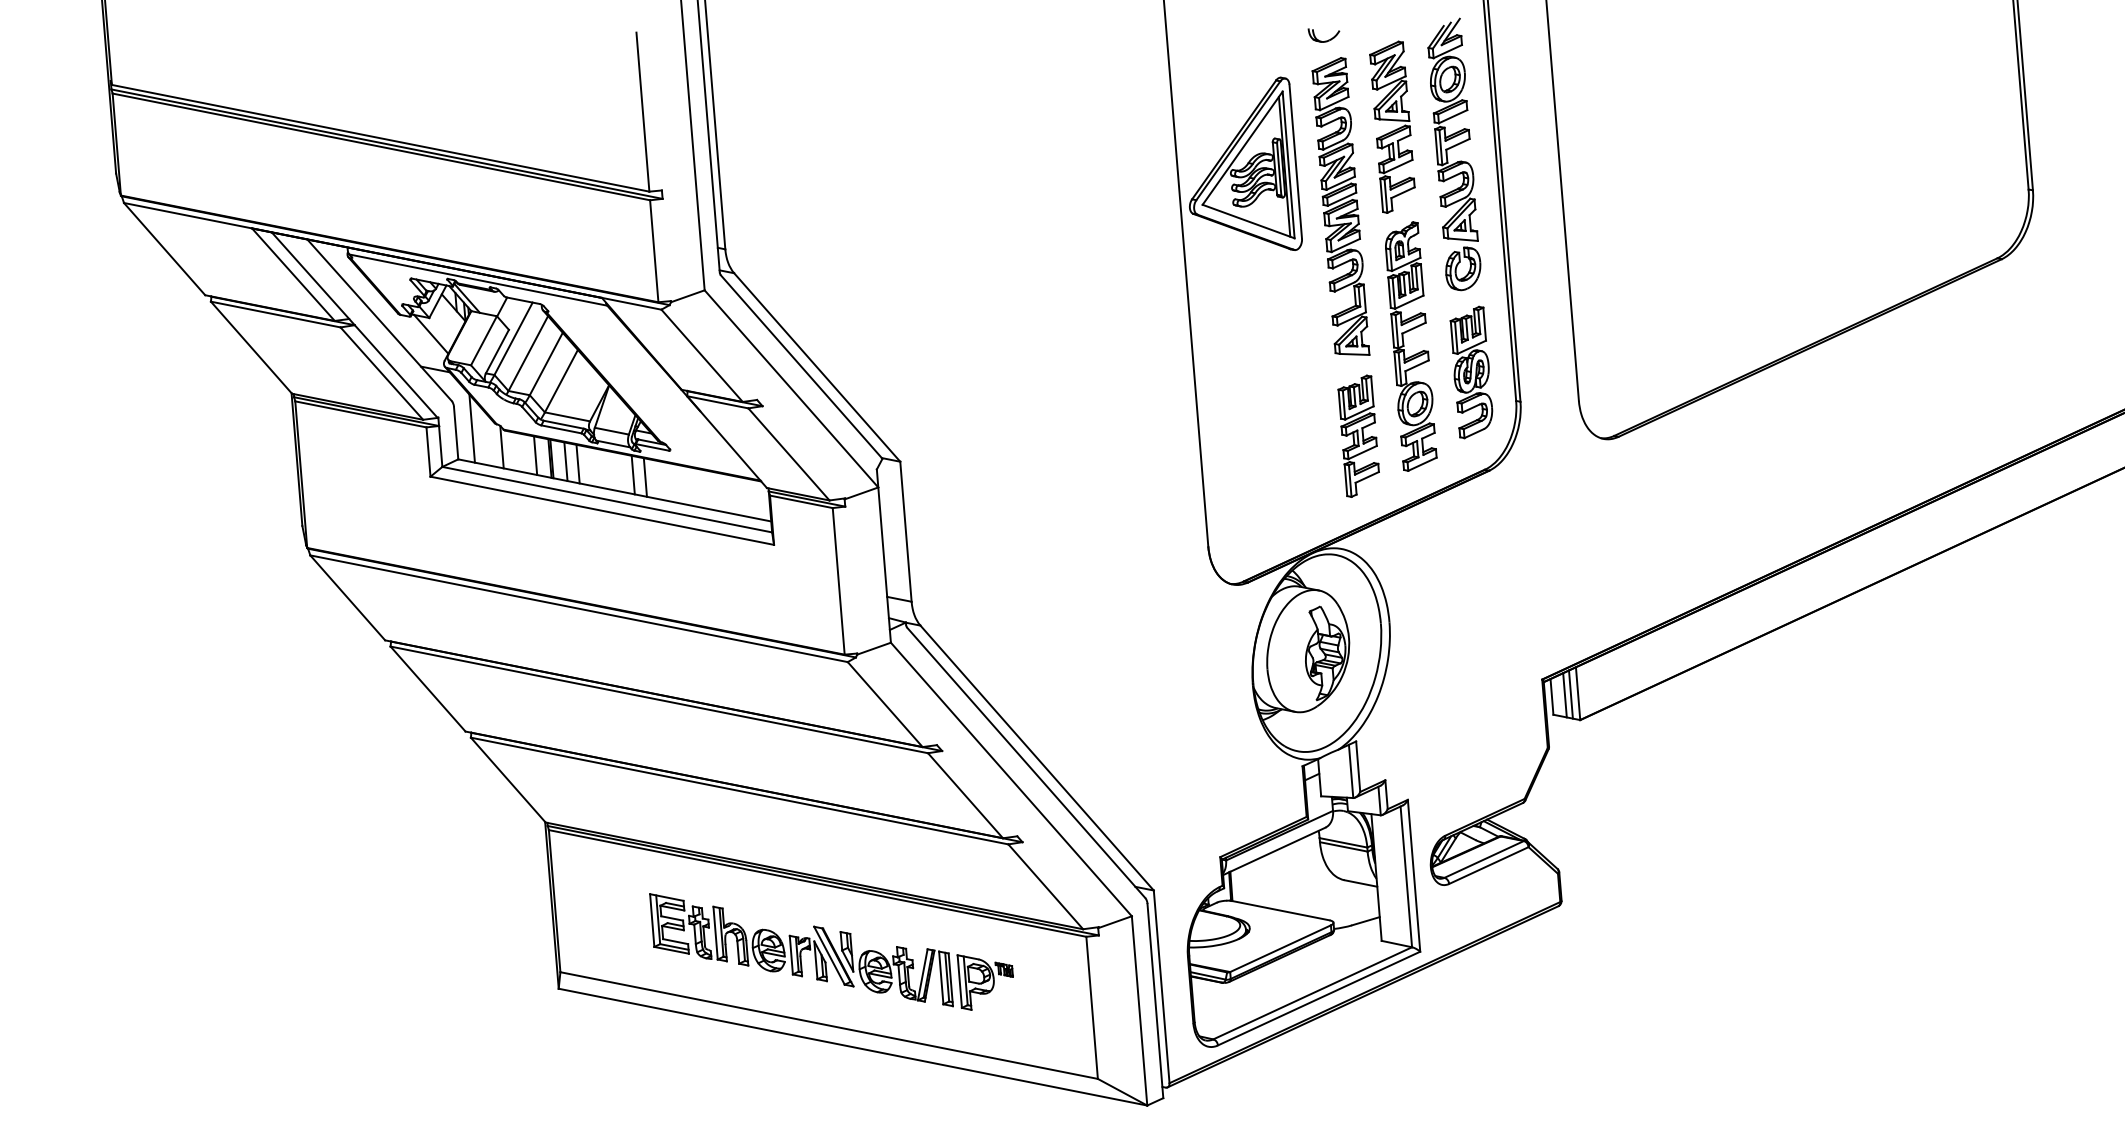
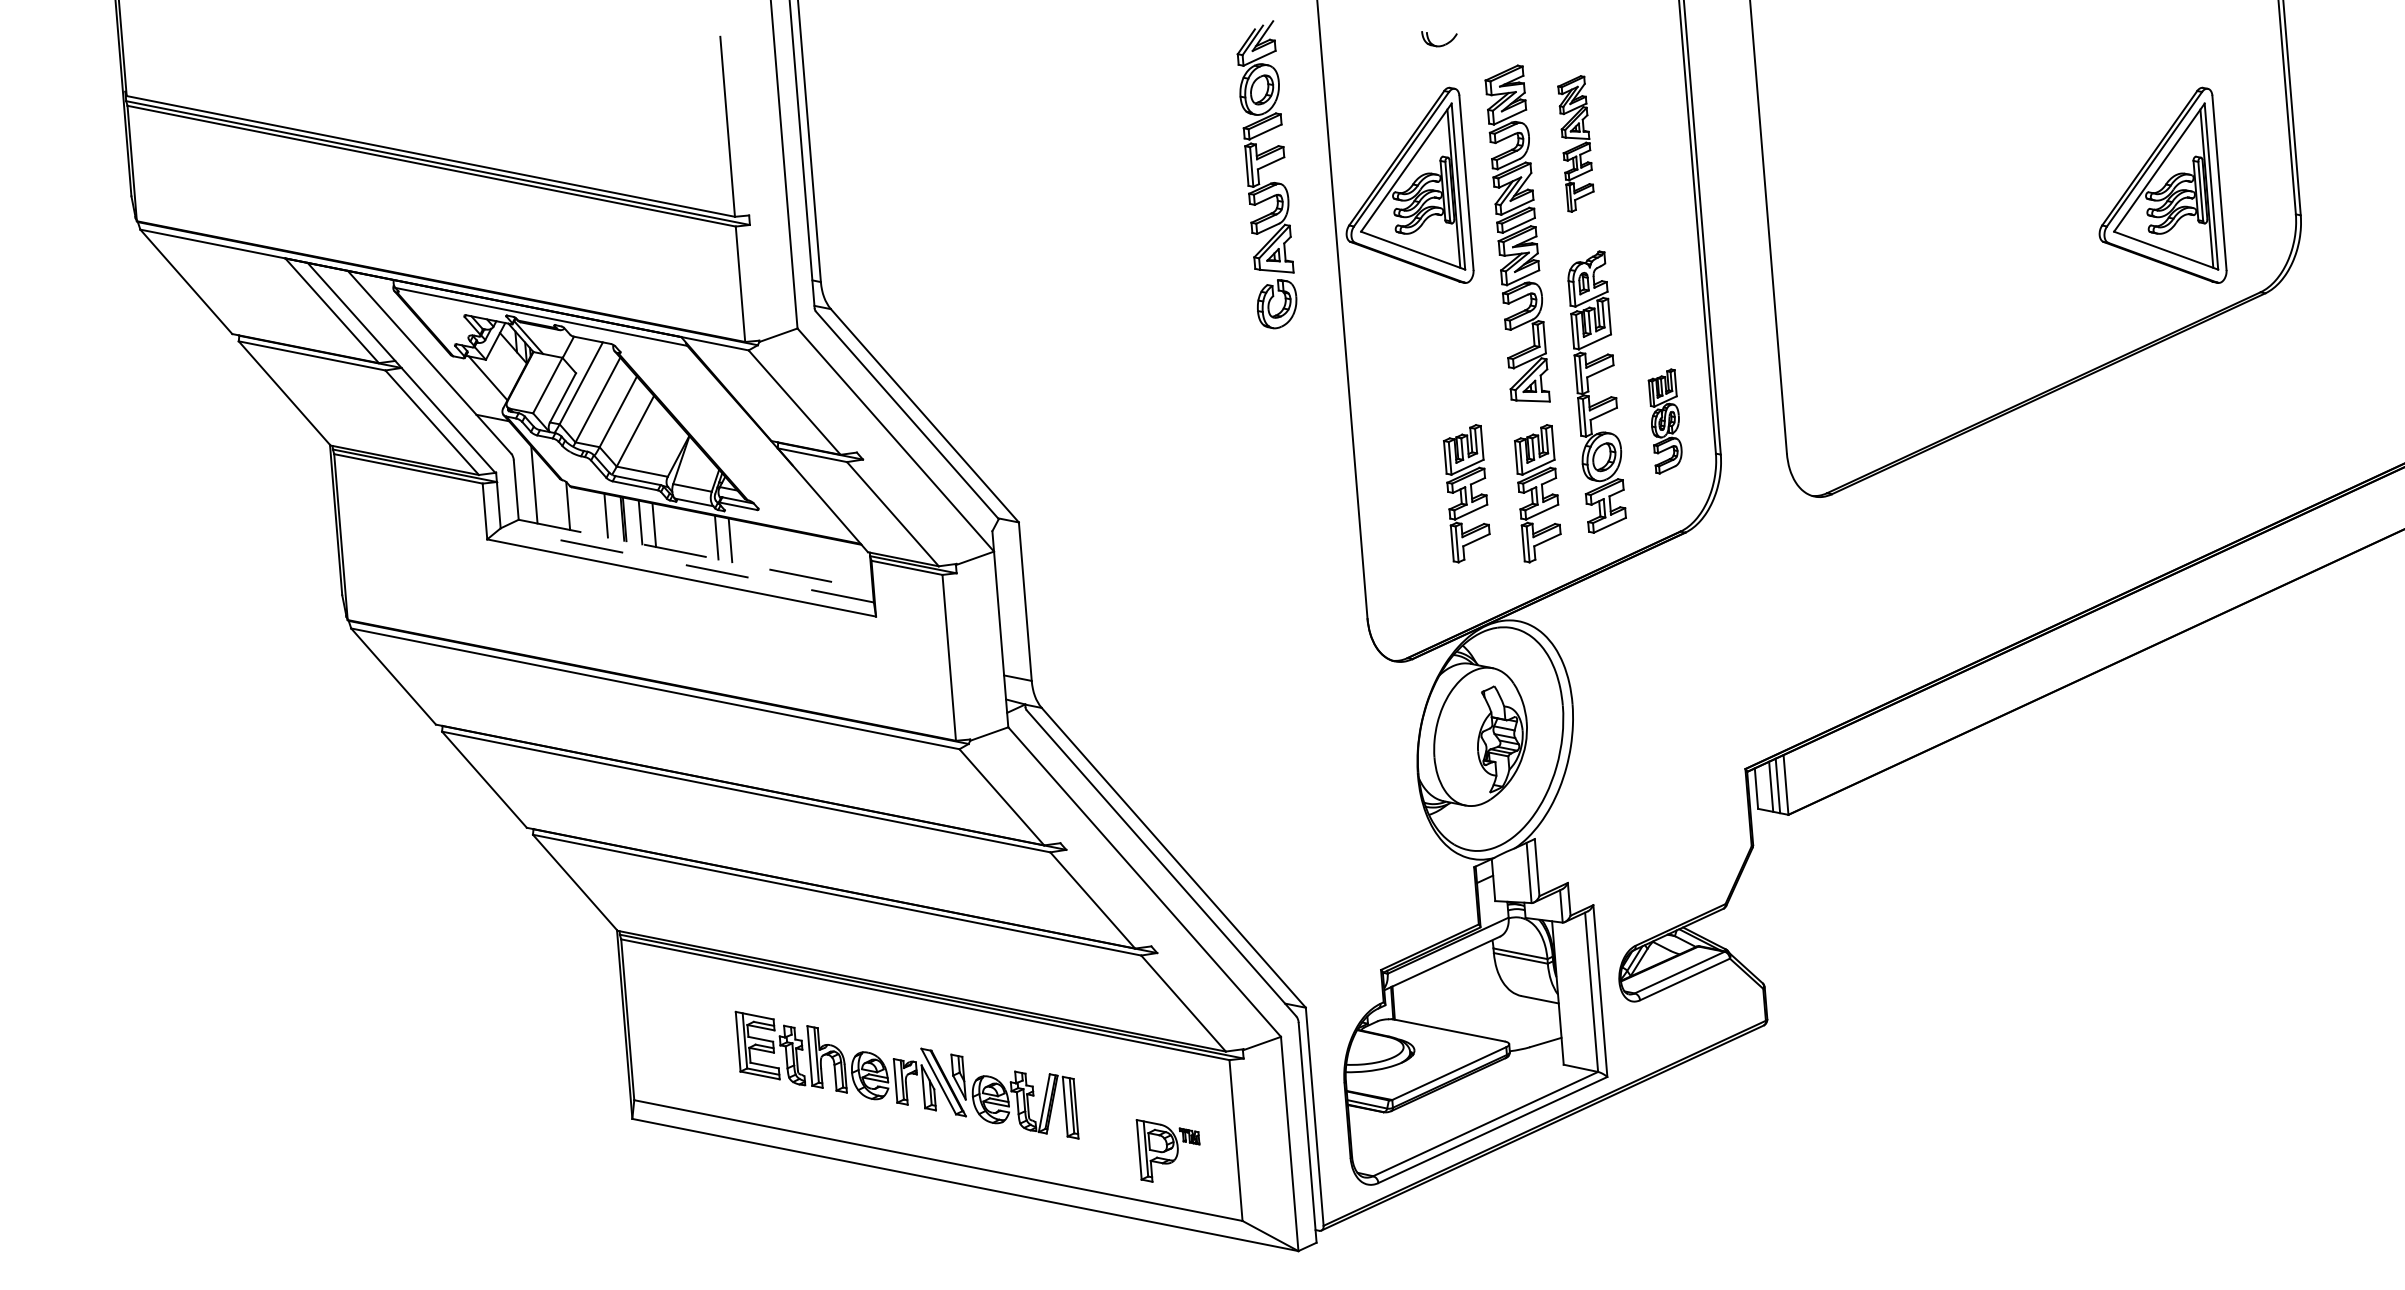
part: (1324, 35) -> (1439, 39), moved
part: (1392, 126) -> (1575, 143), size x0.7
part: (1447, 154) -> (1259, 174), moved
part: (1910, 163) -> (2162, 184), added
part: (1470, 372) -> (1664, 421), size x0.7
part: (1295, 436) -> (1466, 493), added
line: (614, 490) -> (695, 554), solid -> dashed
line: (606, 499) -> (686, 565), solid -> dashed
part: (984, 982) -> (1167, 1150), moved

